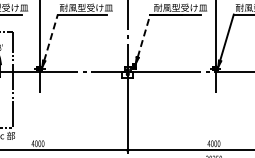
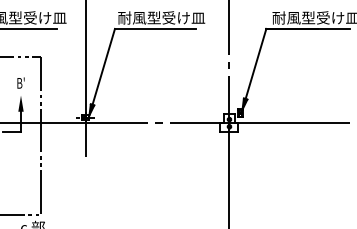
line: (144, 35) -> (256, 63), dashed -> solid
line: (51, 37) -> (104, 66), dashed -> solid

